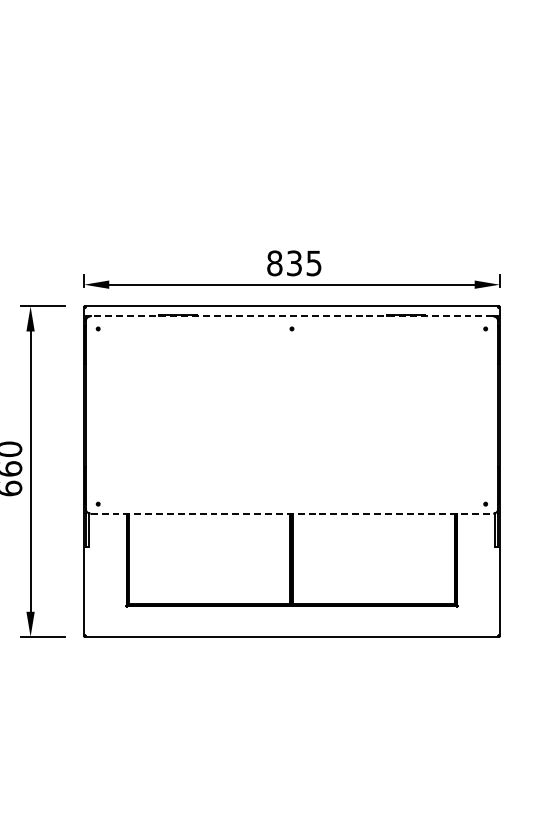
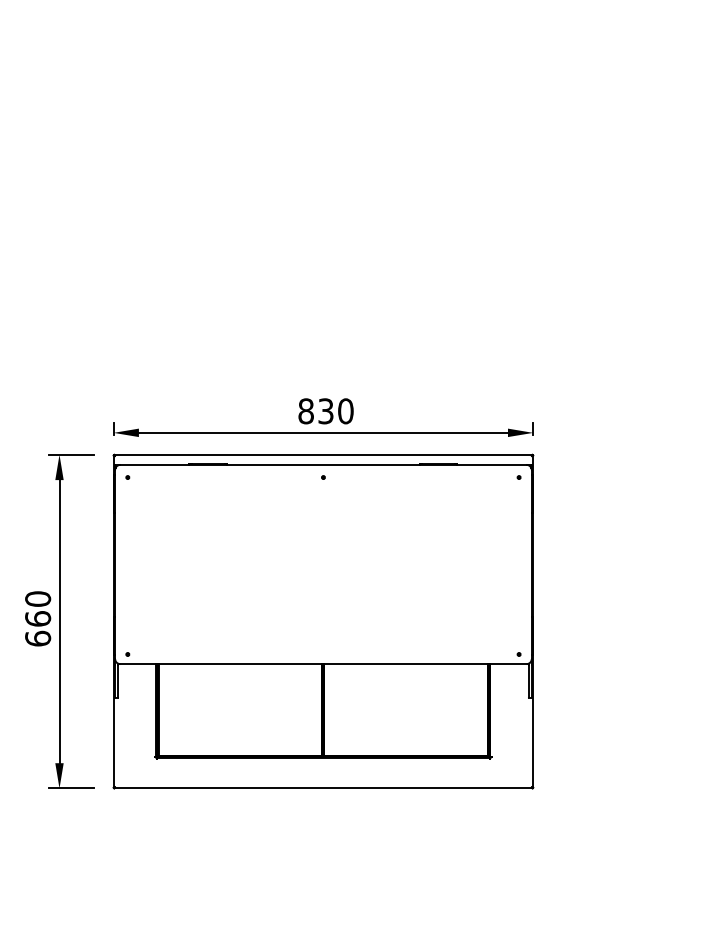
text: (313, 263) -> (345, 411), 835 -> 830
line: (291, 316) -> (322, 464), dashed -> solid
line: (292, 514) -> (323, 664), dashed -> solid

